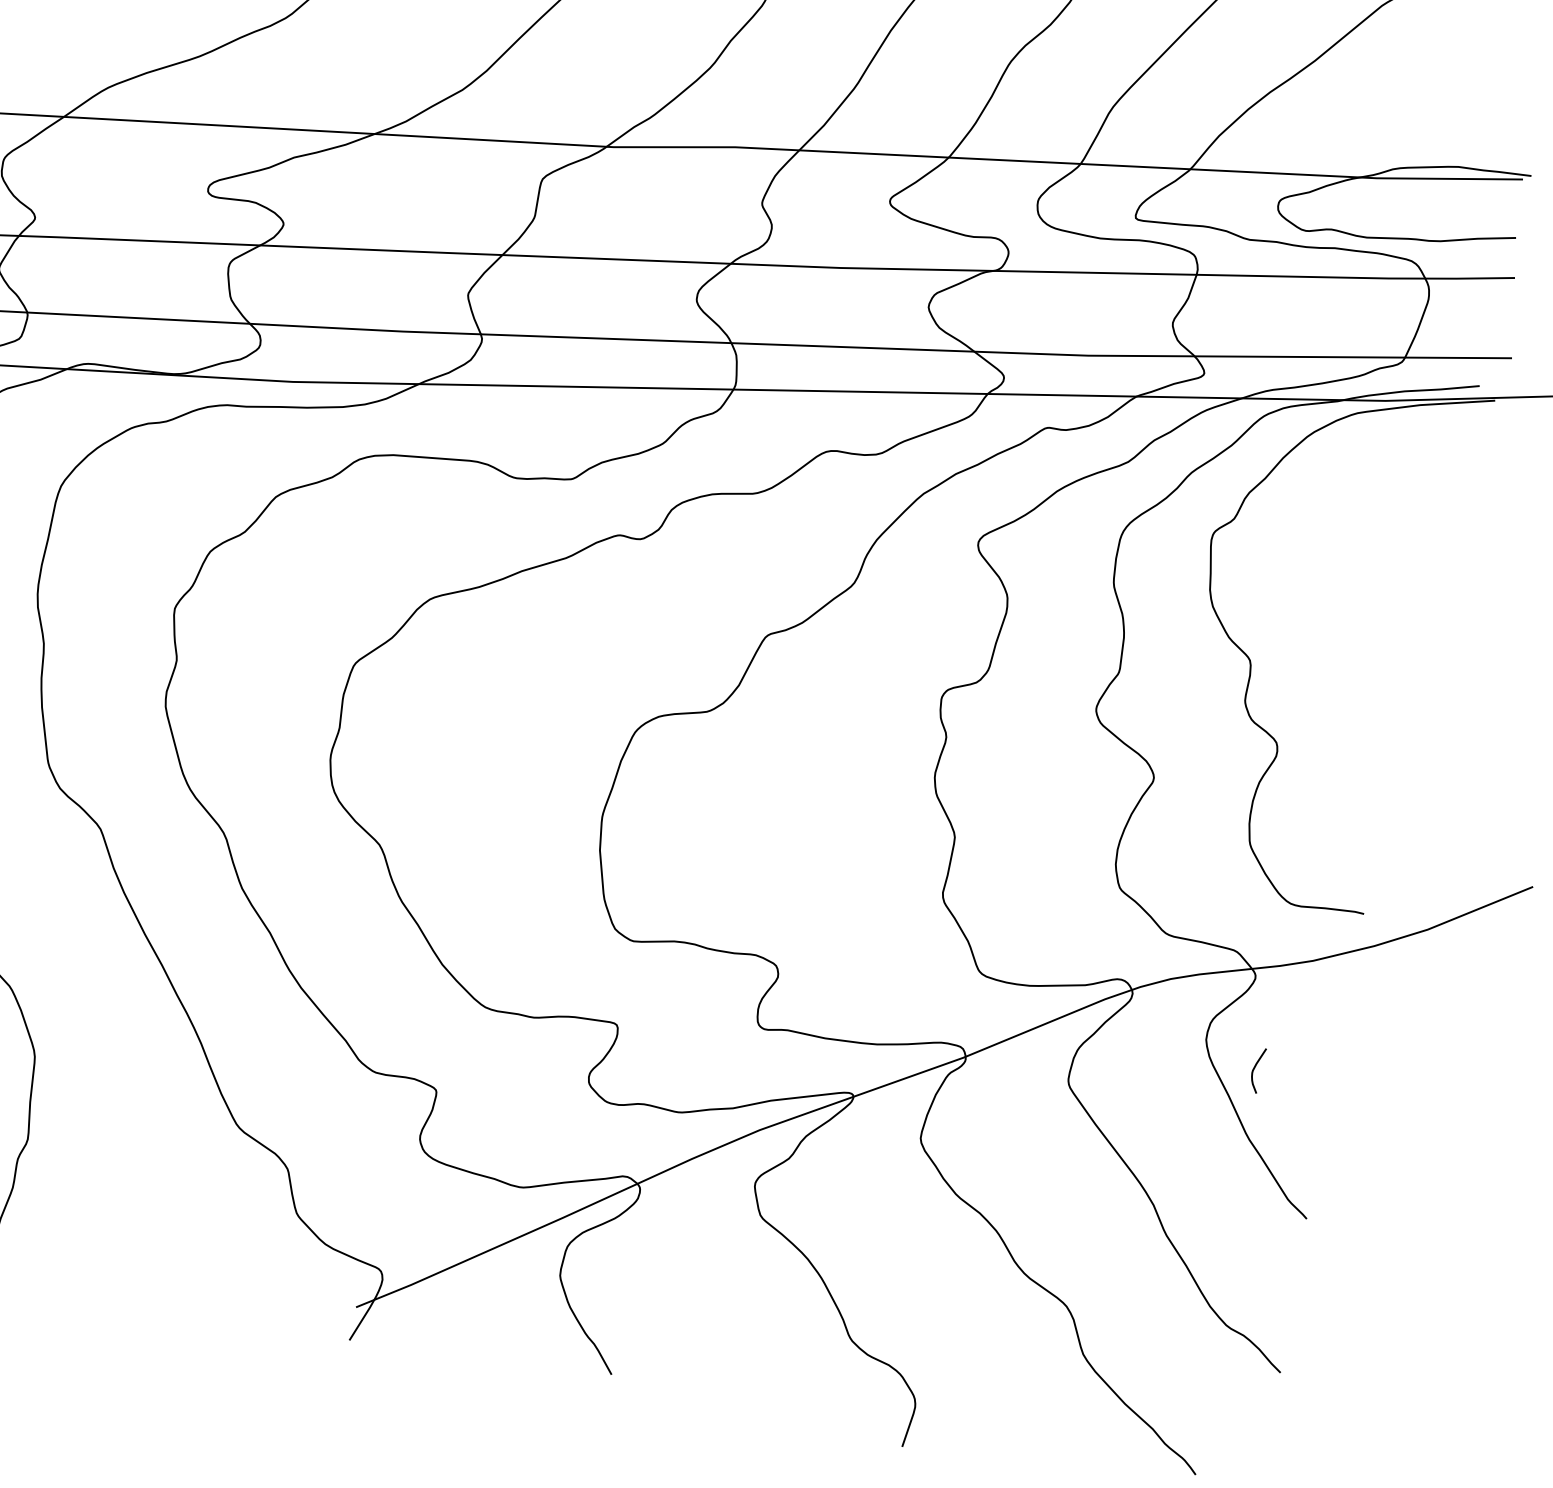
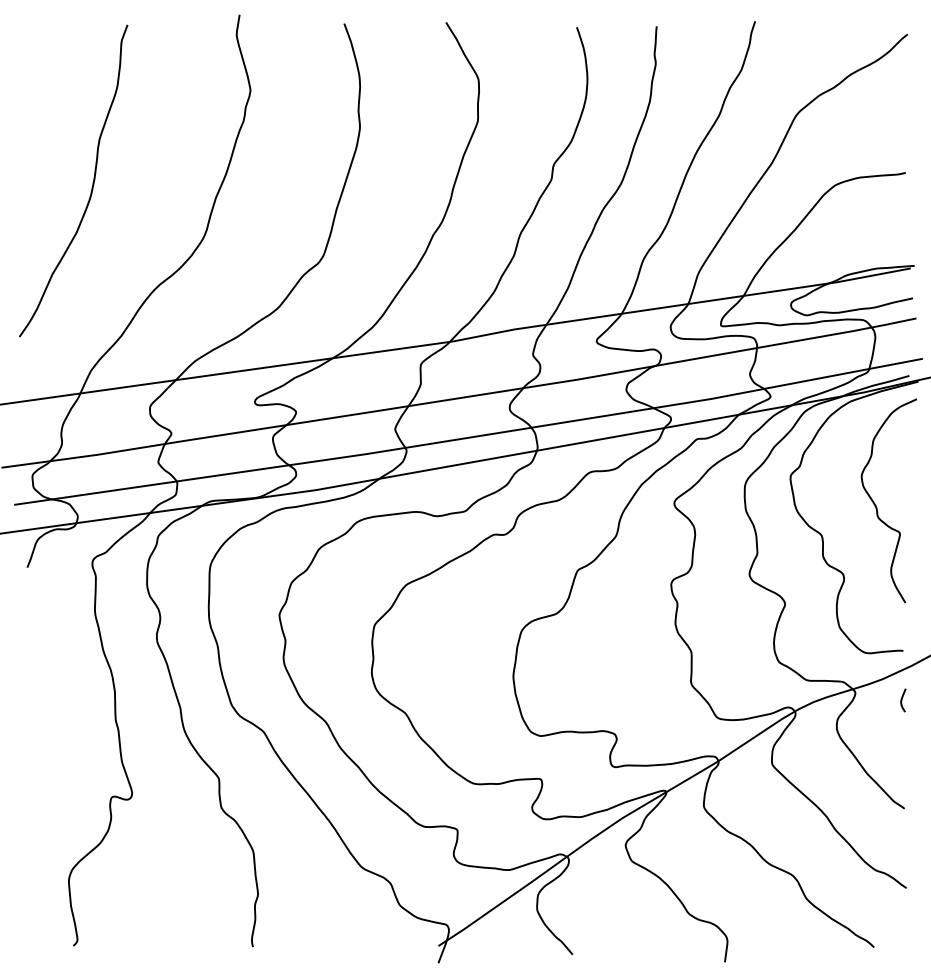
curve: (1367, 623) -> (876, 505), added
curve: (1255, 1070) -> (902, 700), moved

